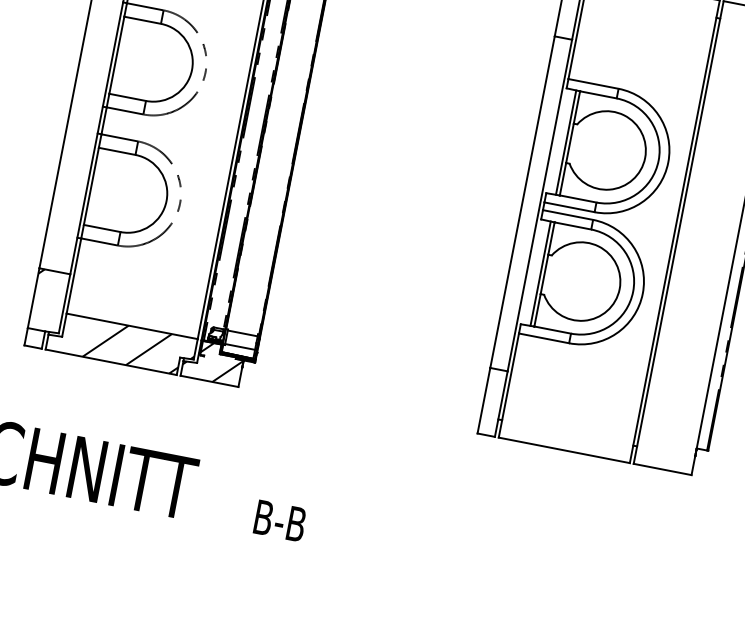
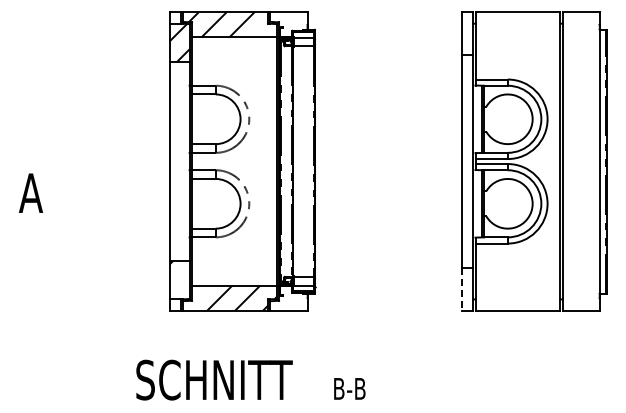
hatch: (212, 362) -> (288, 298), removed
line: (483, 402) -> (461, 290), solid -> dashed

